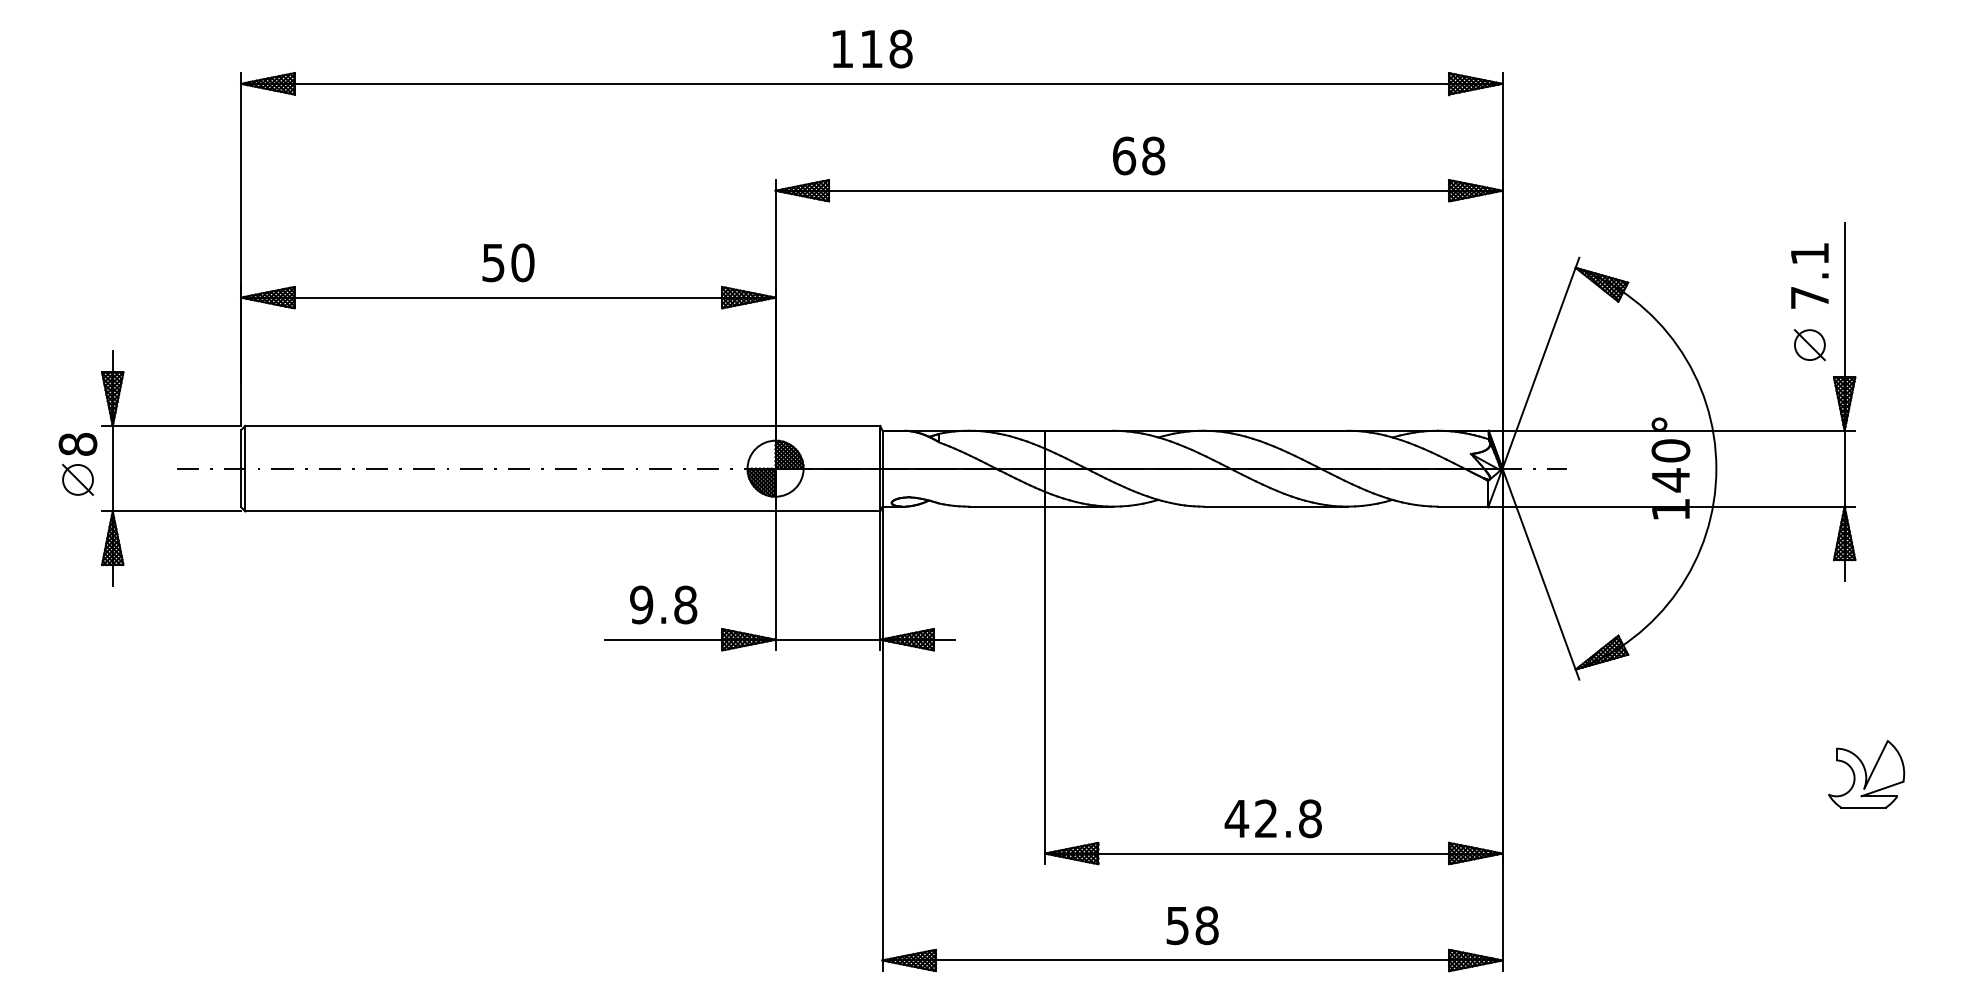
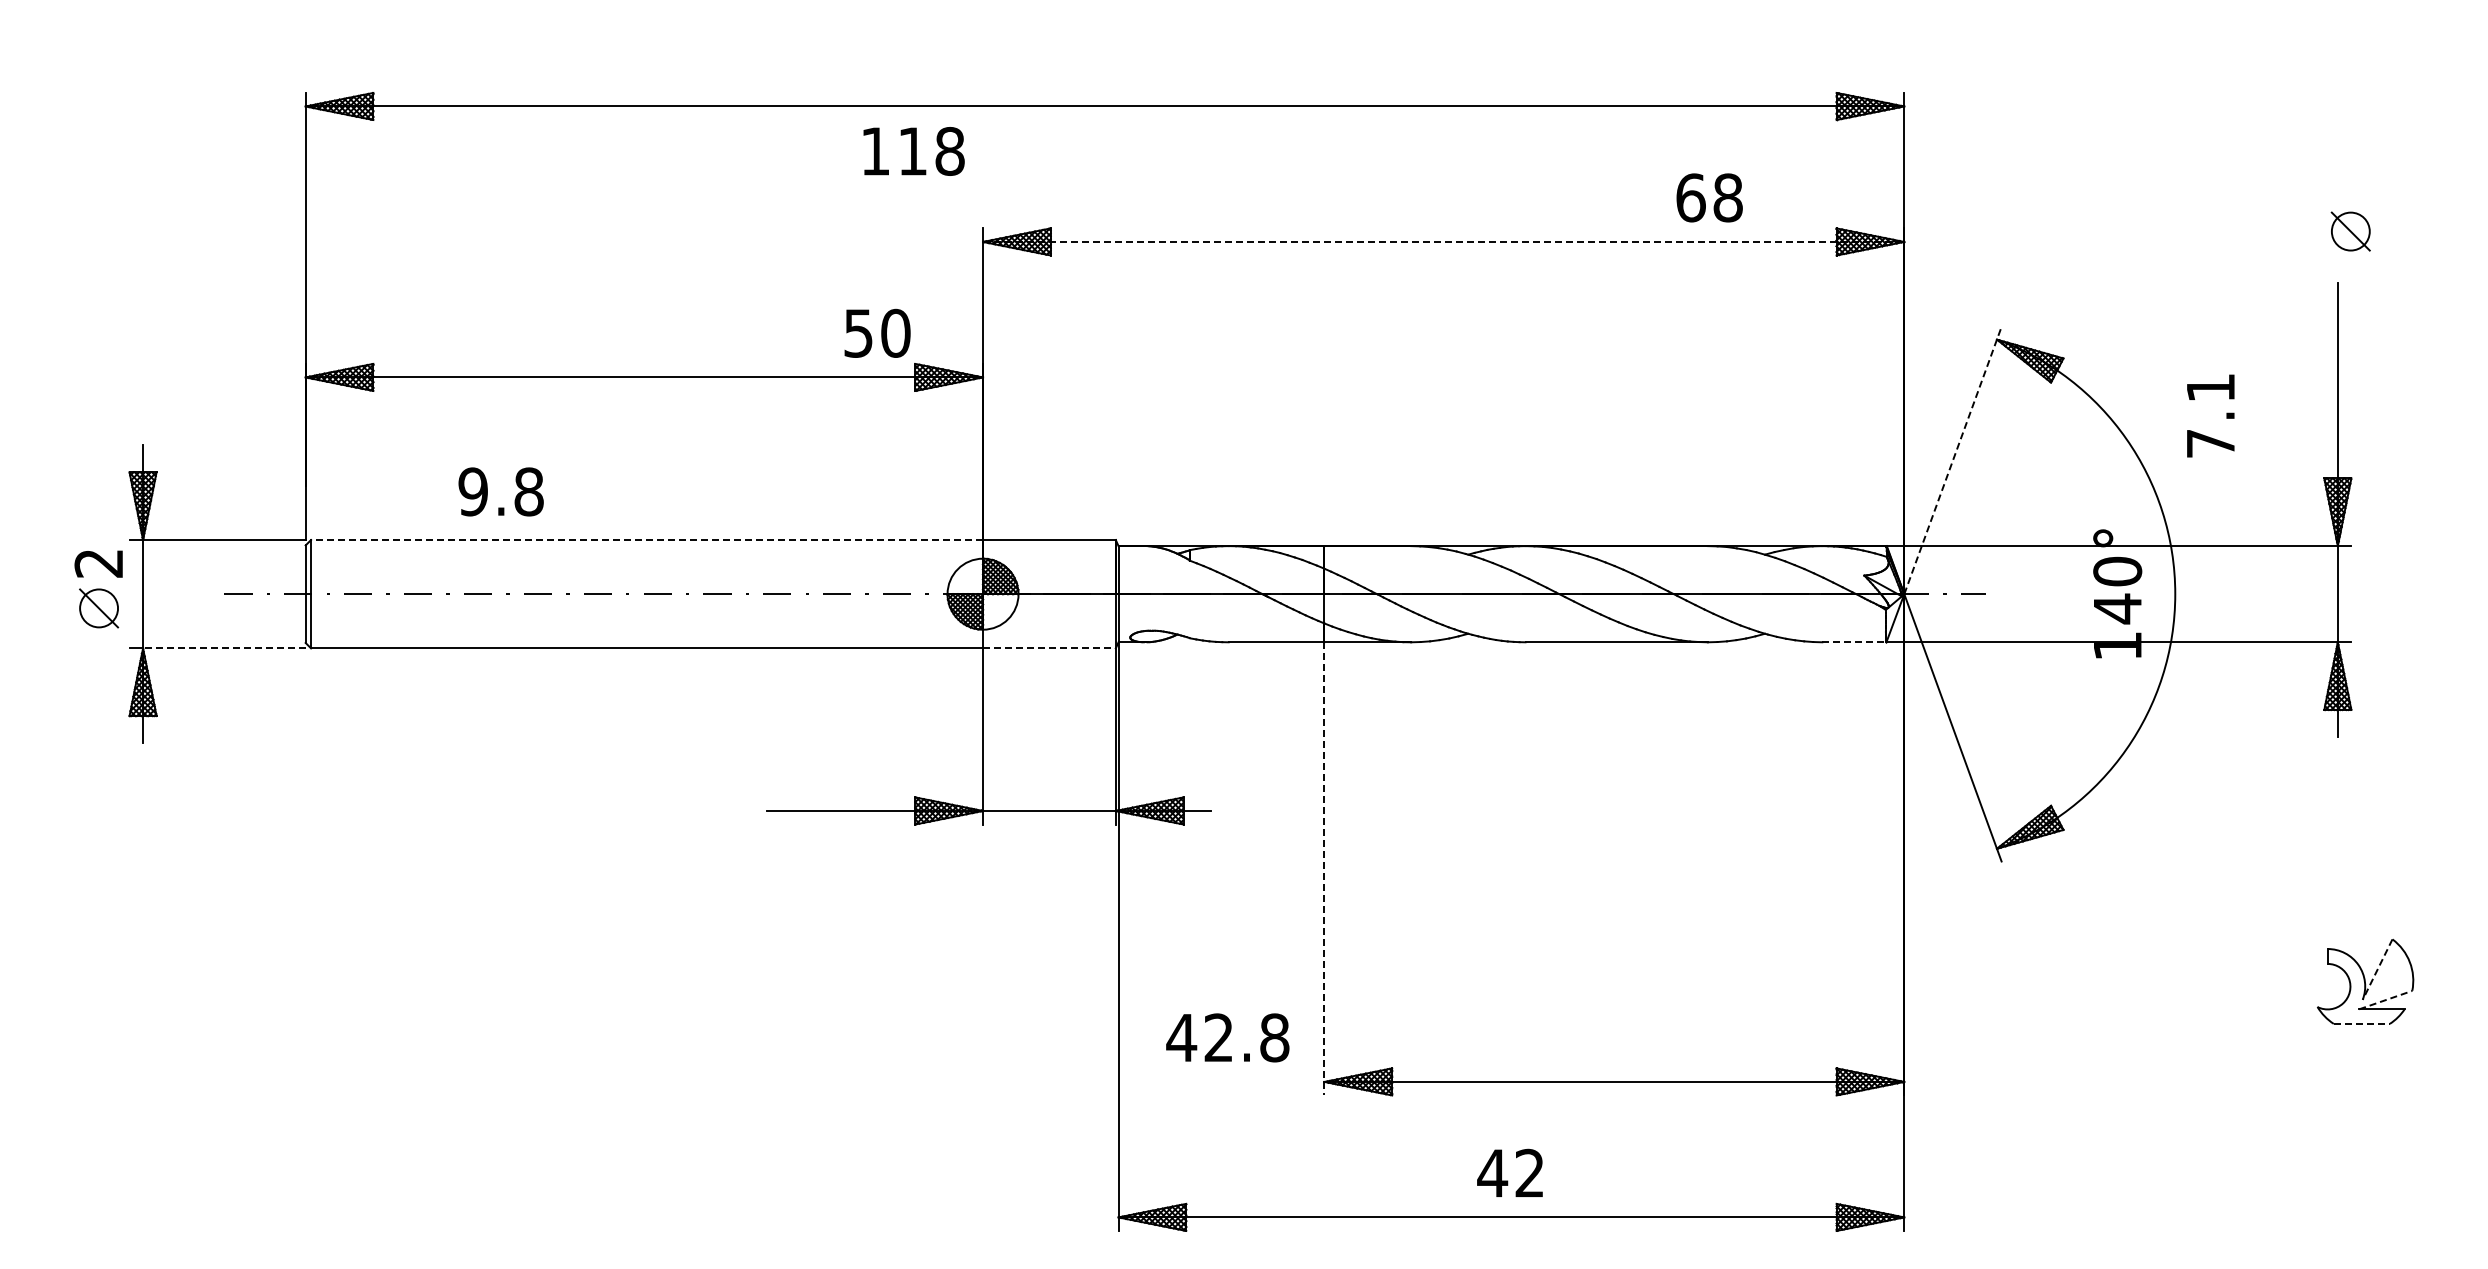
text: (872, 49) -> (913, 151), moved
text: (1138, 155) -> (1709, 197), moved
line: (1138, 190) -> (1443, 241), solid -> dashed
text: (508, 262) -> (877, 332), moved
text: (1809, 275) -> (2210, 415), moved
part: (1809, 345) -> (2350, 231), moved
line: (1541, 363) -> (1953, 460), solid -> dashed
line: (510, 426) -> (647, 540), solid -> dashed
text: (77, 443) -> (98, 562), 8 -> 2
line: (1463, 506) -> (1854, 642), solid -> dashed
line: (176, 511) -> (223, 648), solid -> dashed
line: (828, 511) -> (1049, 648), solid -> dashed
text: (663, 604) -> (500, 491), moved
line: (1045, 685) -> (1324, 868), solid -> dashed
line: (1875, 764) -> (2377, 969), solid -> dashed
line: (1883, 788) -> (2386, 999), solid -> dashed
line: (1864, 807) -> (2362, 1023), solid -> dashed
text: (1273, 818) -> (1227, 1037), moved
text: (1191, 925) -> (1510, 1172), 58 -> 42

